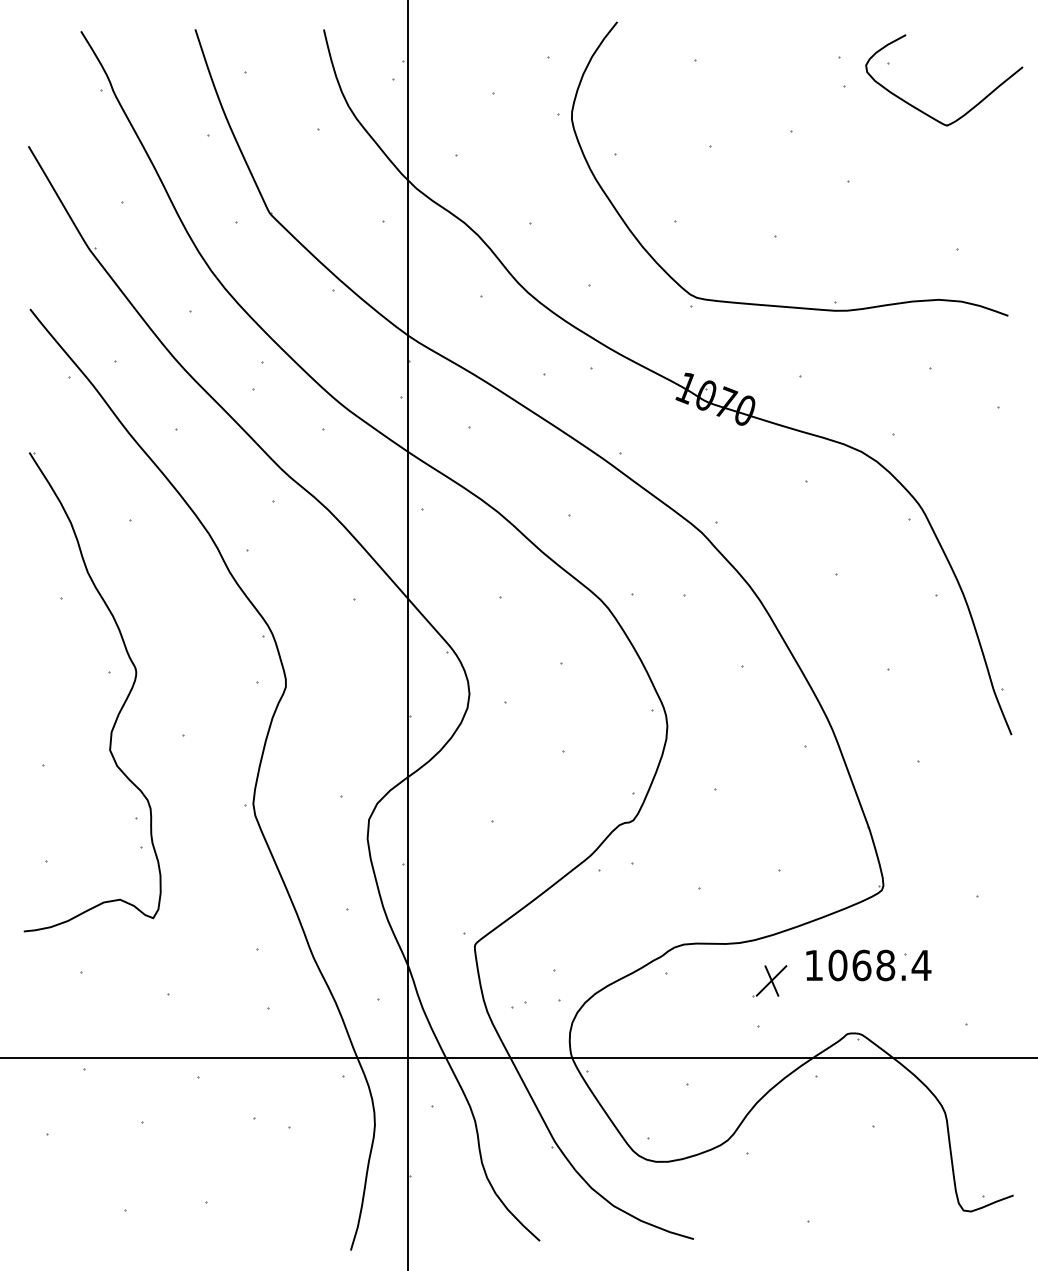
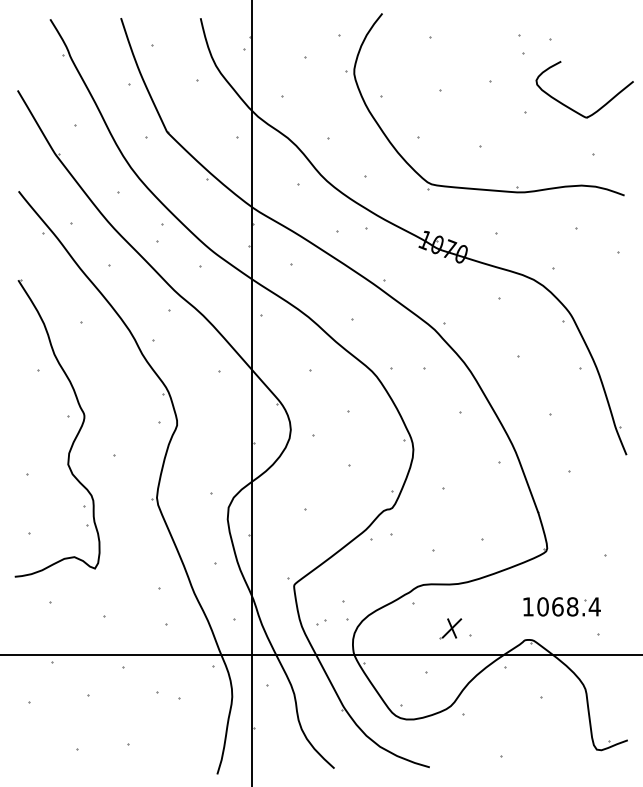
part: (924, 110) -> (572, 108), moved
part: (867, 964) -> (561, 606), moved
part: (769, 981) -> (450, 628), moved

